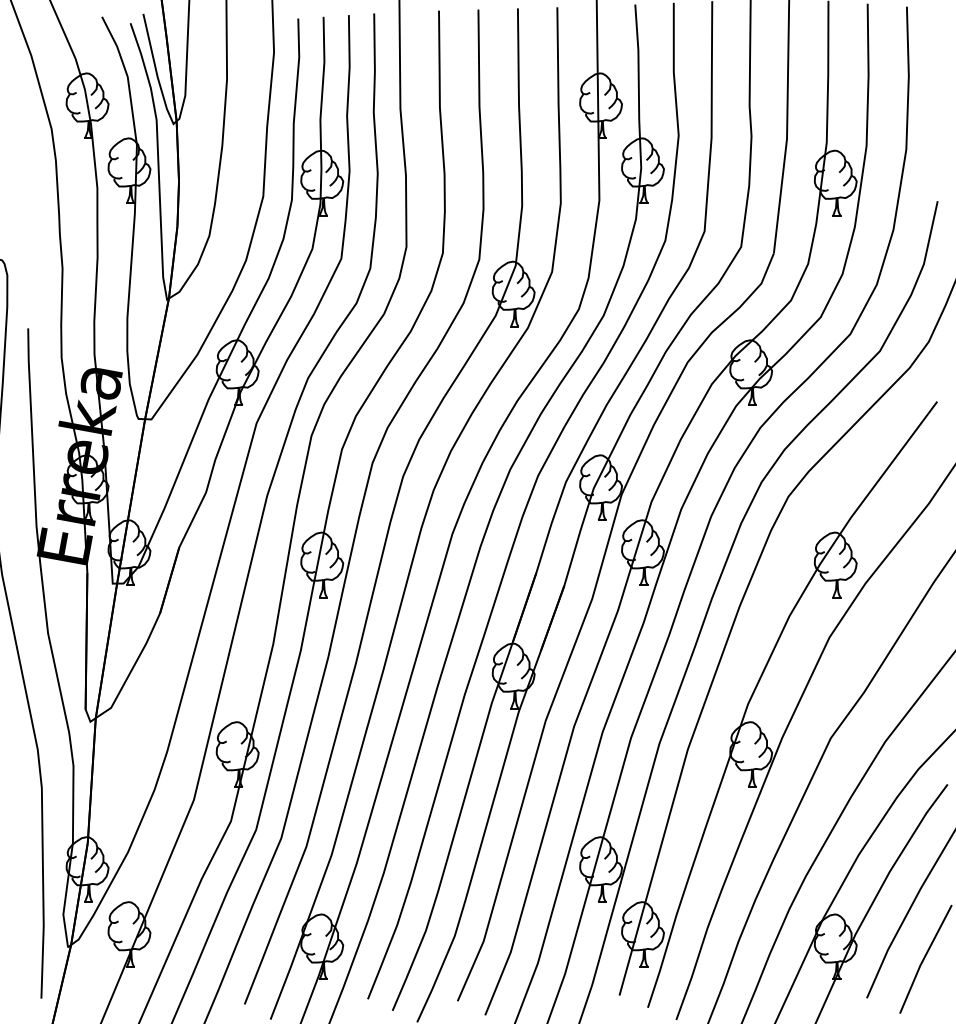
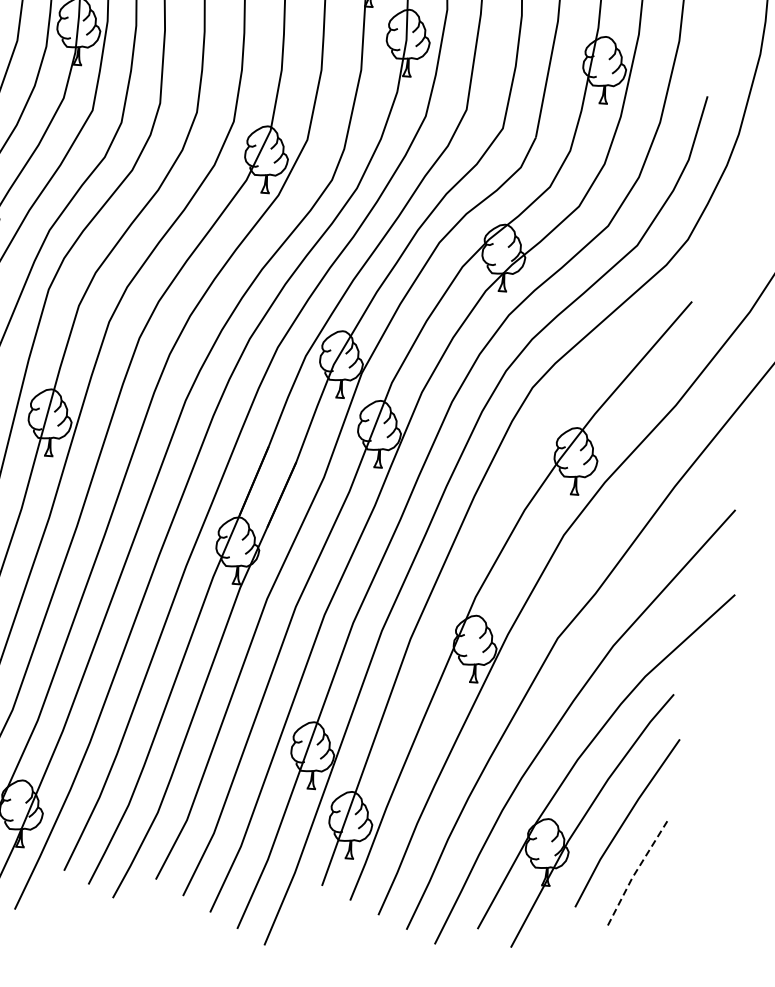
line: (924, 958) -> (637, 870), solid -> dashed

